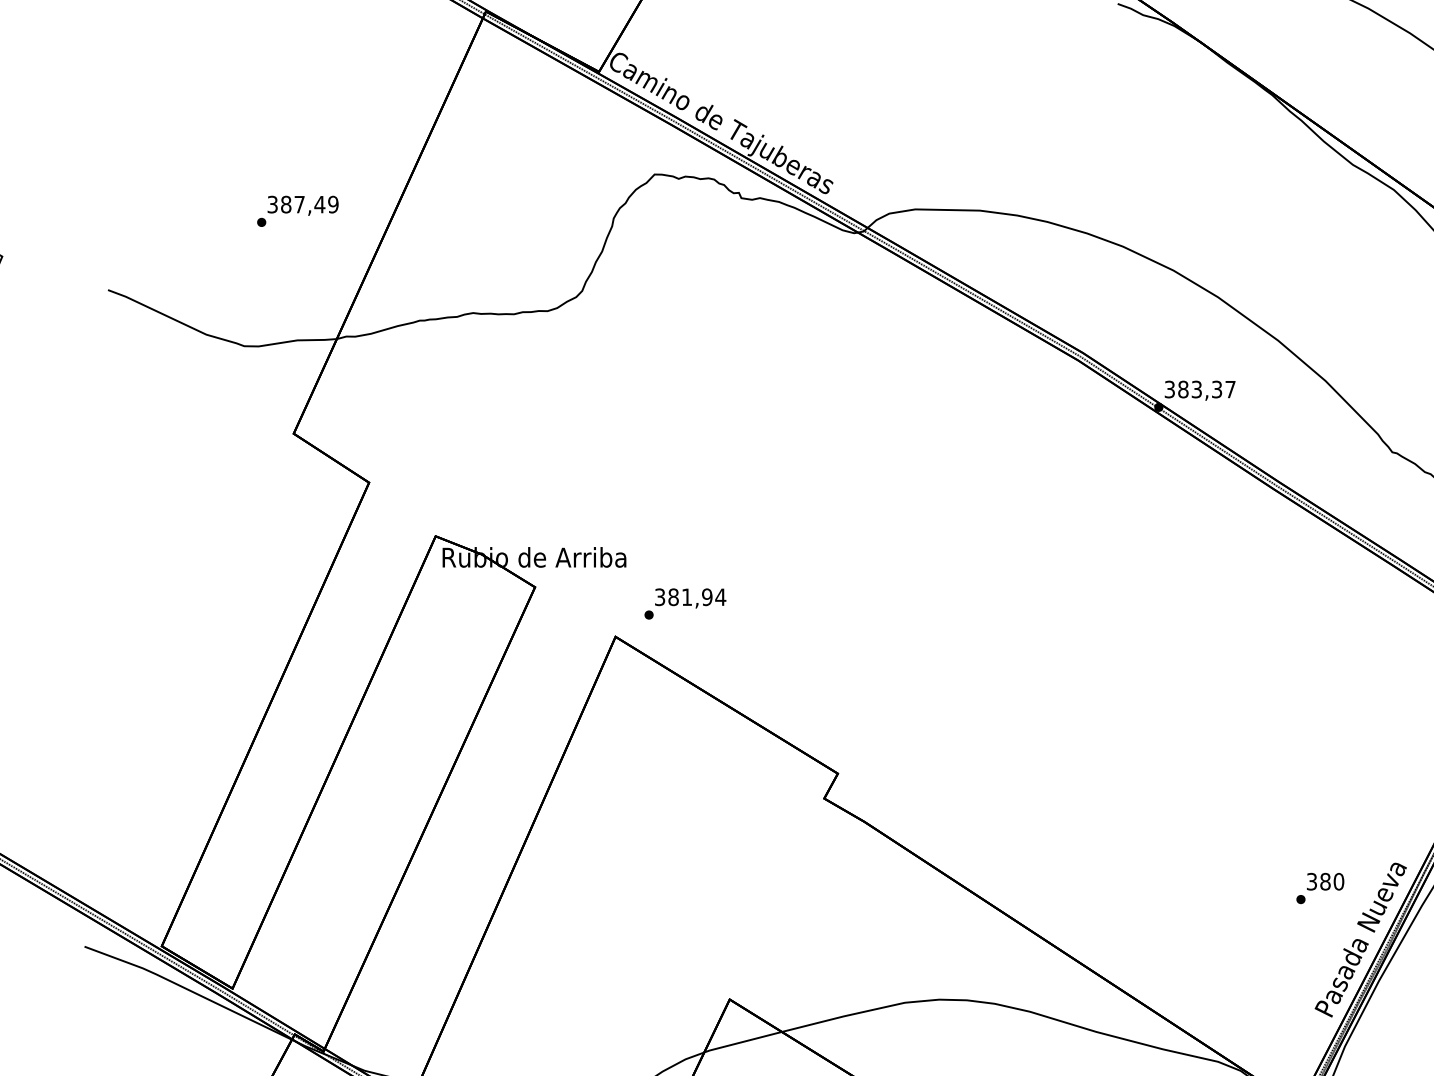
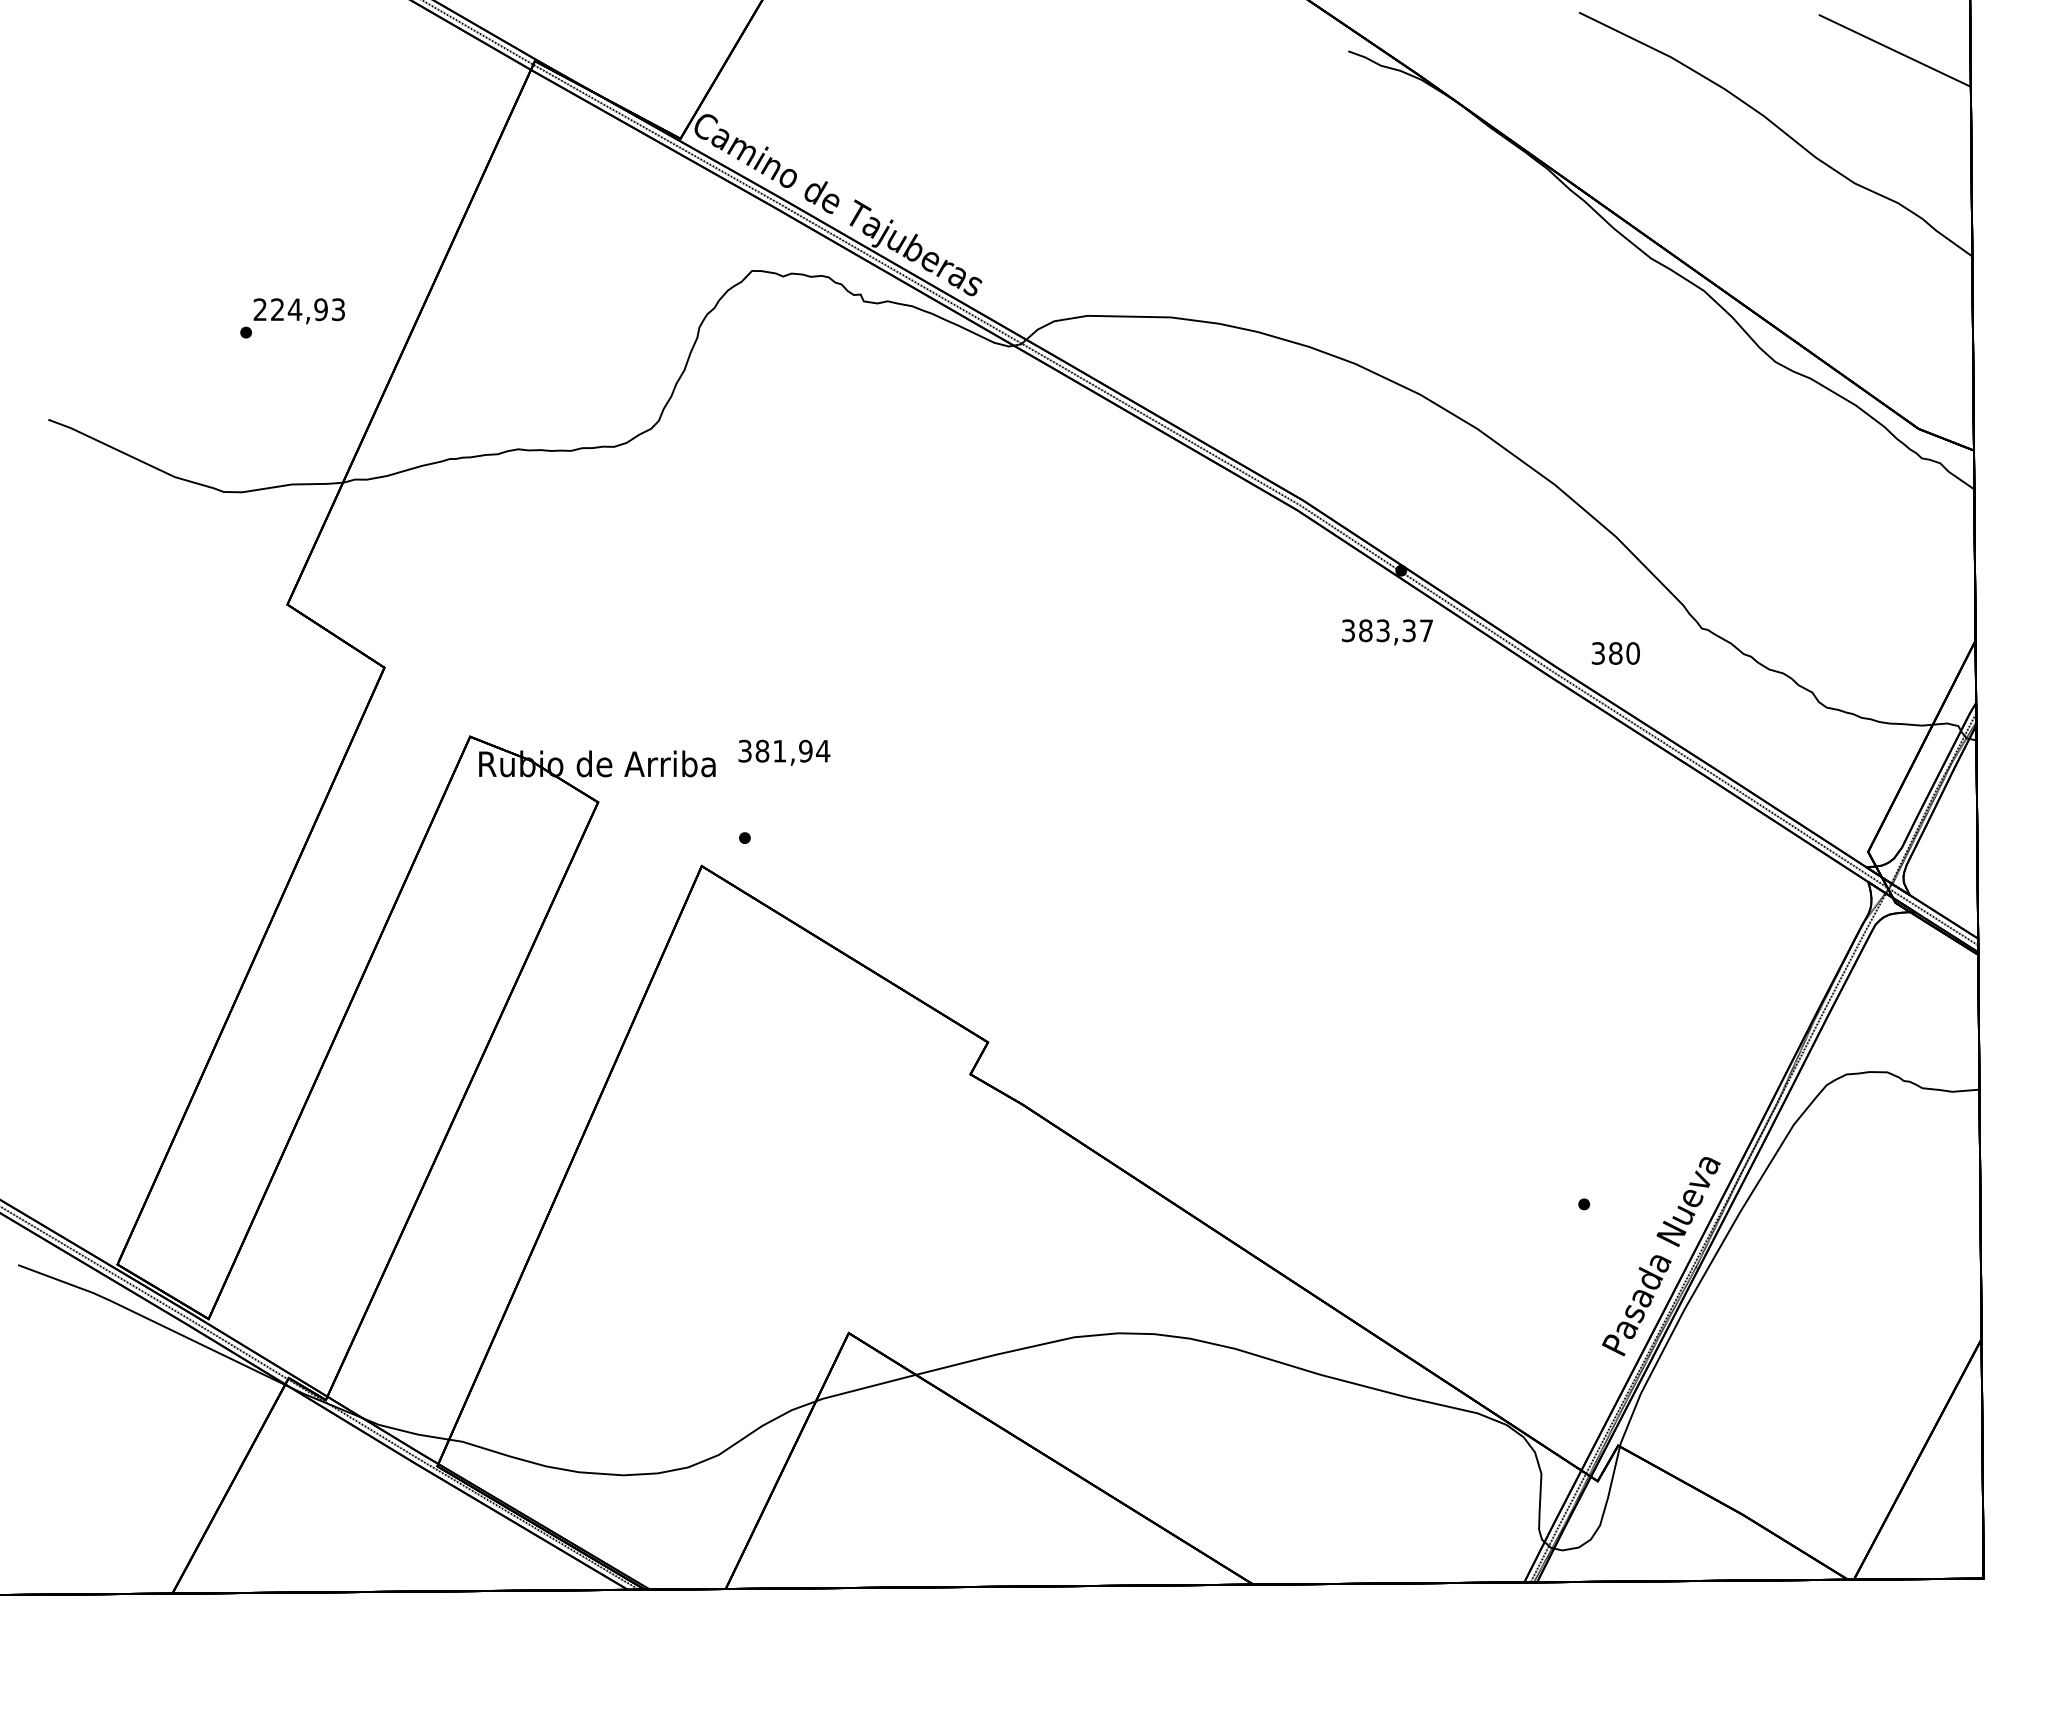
text: (303, 204) -> (299, 309), 387,49 -> 224,93
text: (1200, 390) -> (1387, 632), moved
text: (690, 598) -> (784, 752), moved
text: (1325, 881) -> (1615, 653), moved

